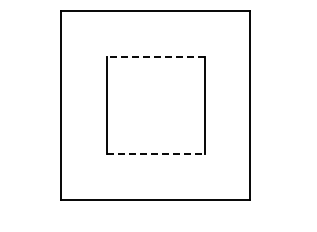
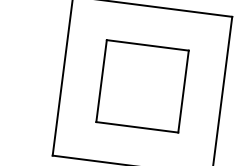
line: (155, 57) -> (147, 45), dashed -> solid
line: (155, 154) -> (136, 127), dashed -> solid

